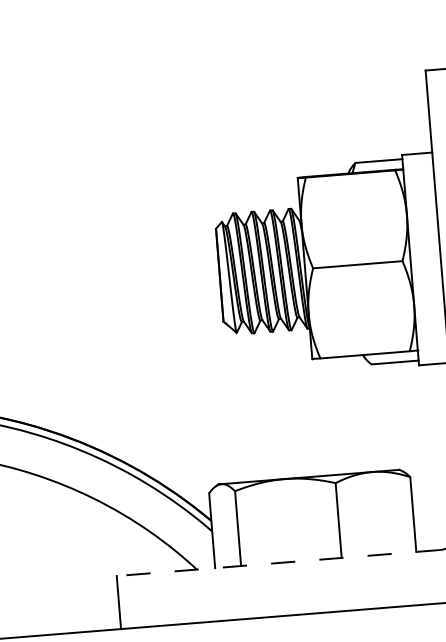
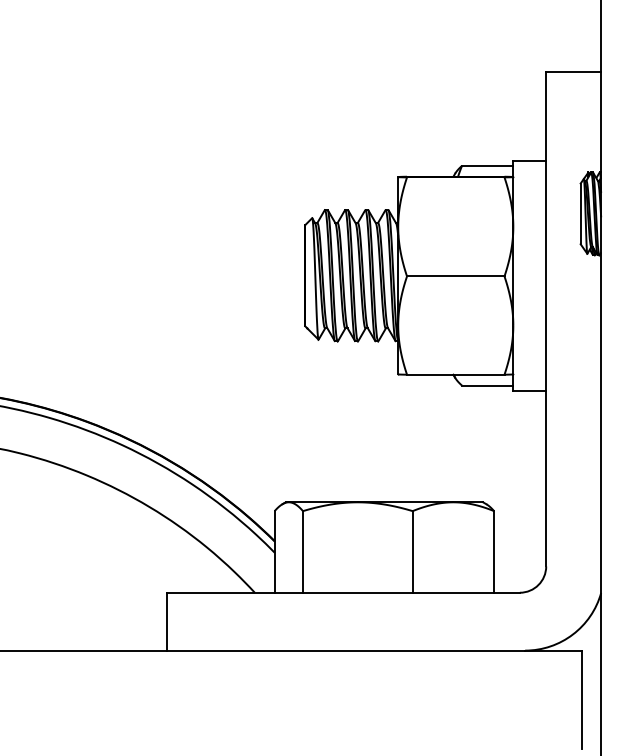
line: (278, 562) -> (343, 592), dashed -> solid

